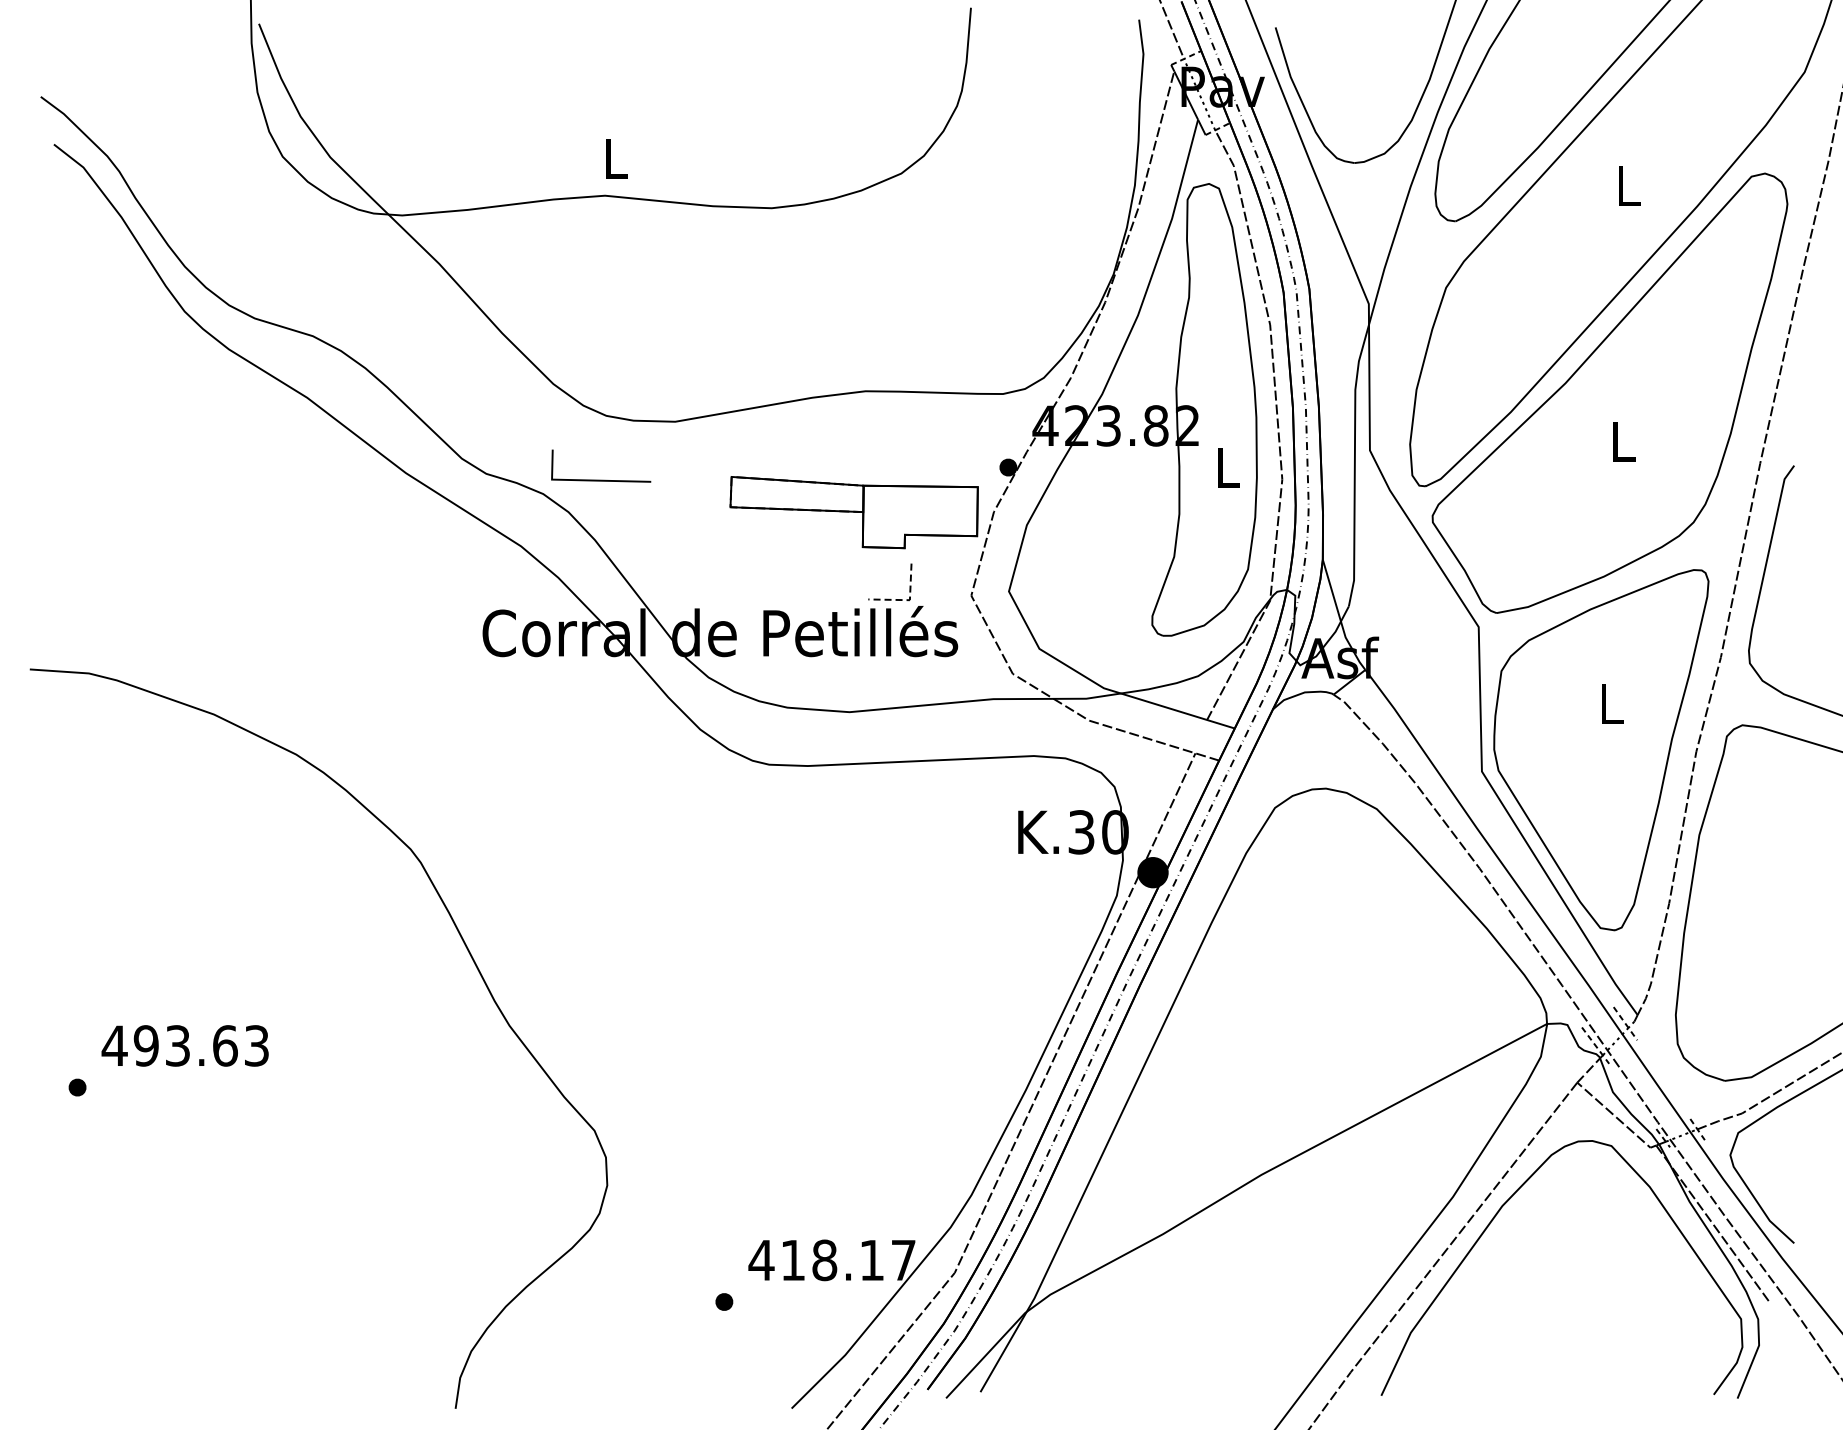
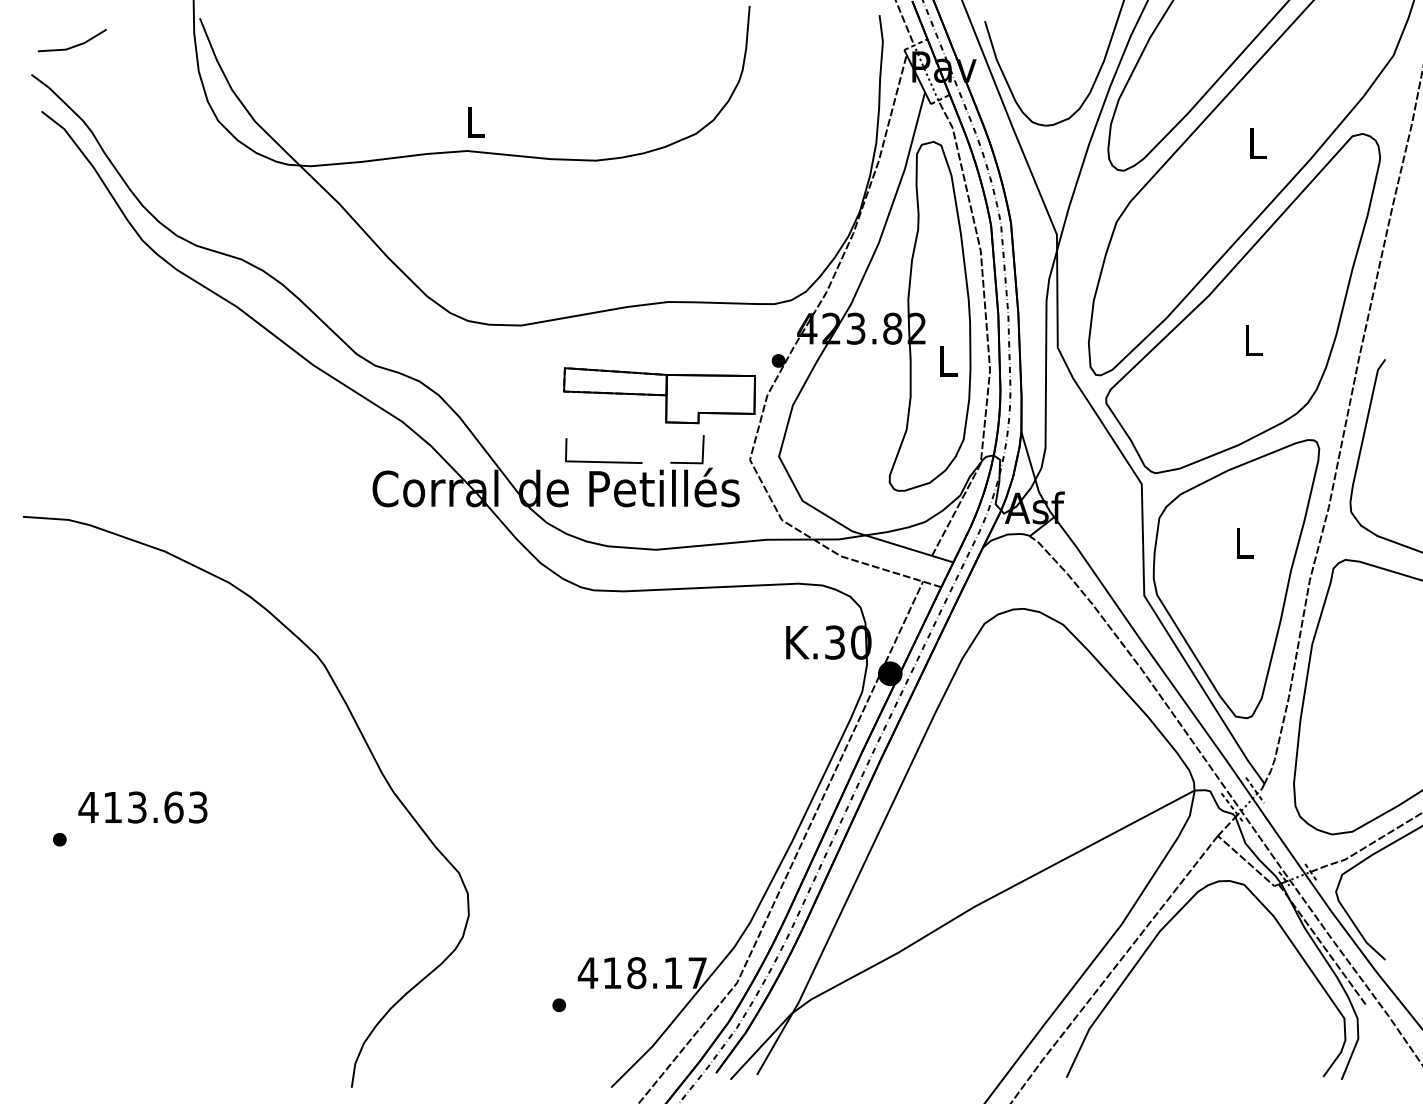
line: (95, 59) -> (73, 45), added
line: (601, 479) -> (604, 461), moved
line: (907, 600) -> (700, 463), dashed -> solid
text: (145, 1045) -> (112, 807), 493.63 -> 413.63

